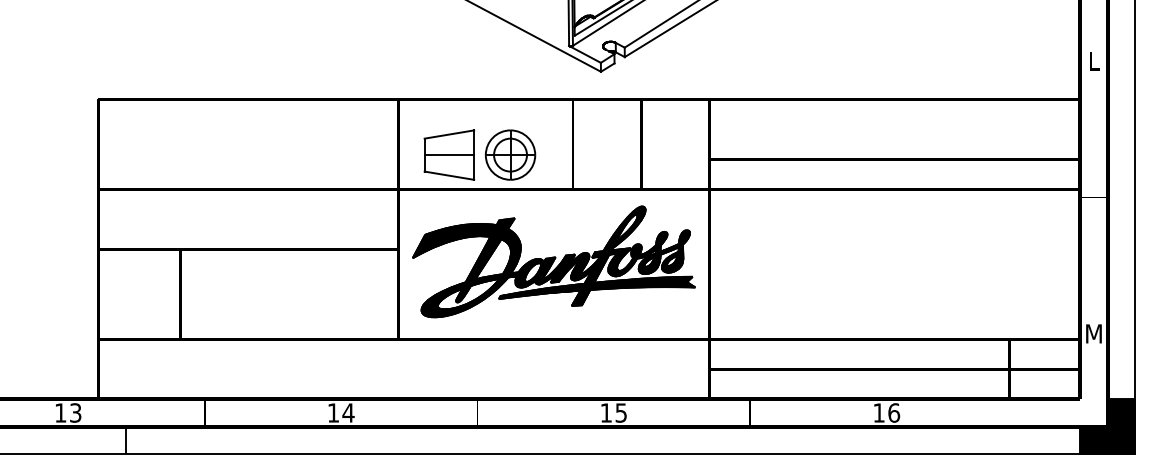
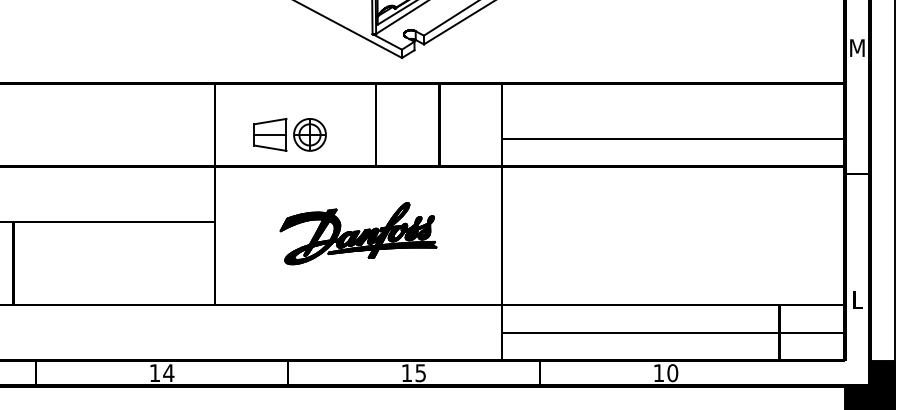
text: (1093, 60) -> (856, 47), L -> M
part: (479, 154) -> (289, 134), size x0.7
part: (553, 261) -> (358, 233), size x0.6
text: (1093, 333) -> (856, 299), M -> L
text: (894, 412) -> (673, 372), 16 -> 10

